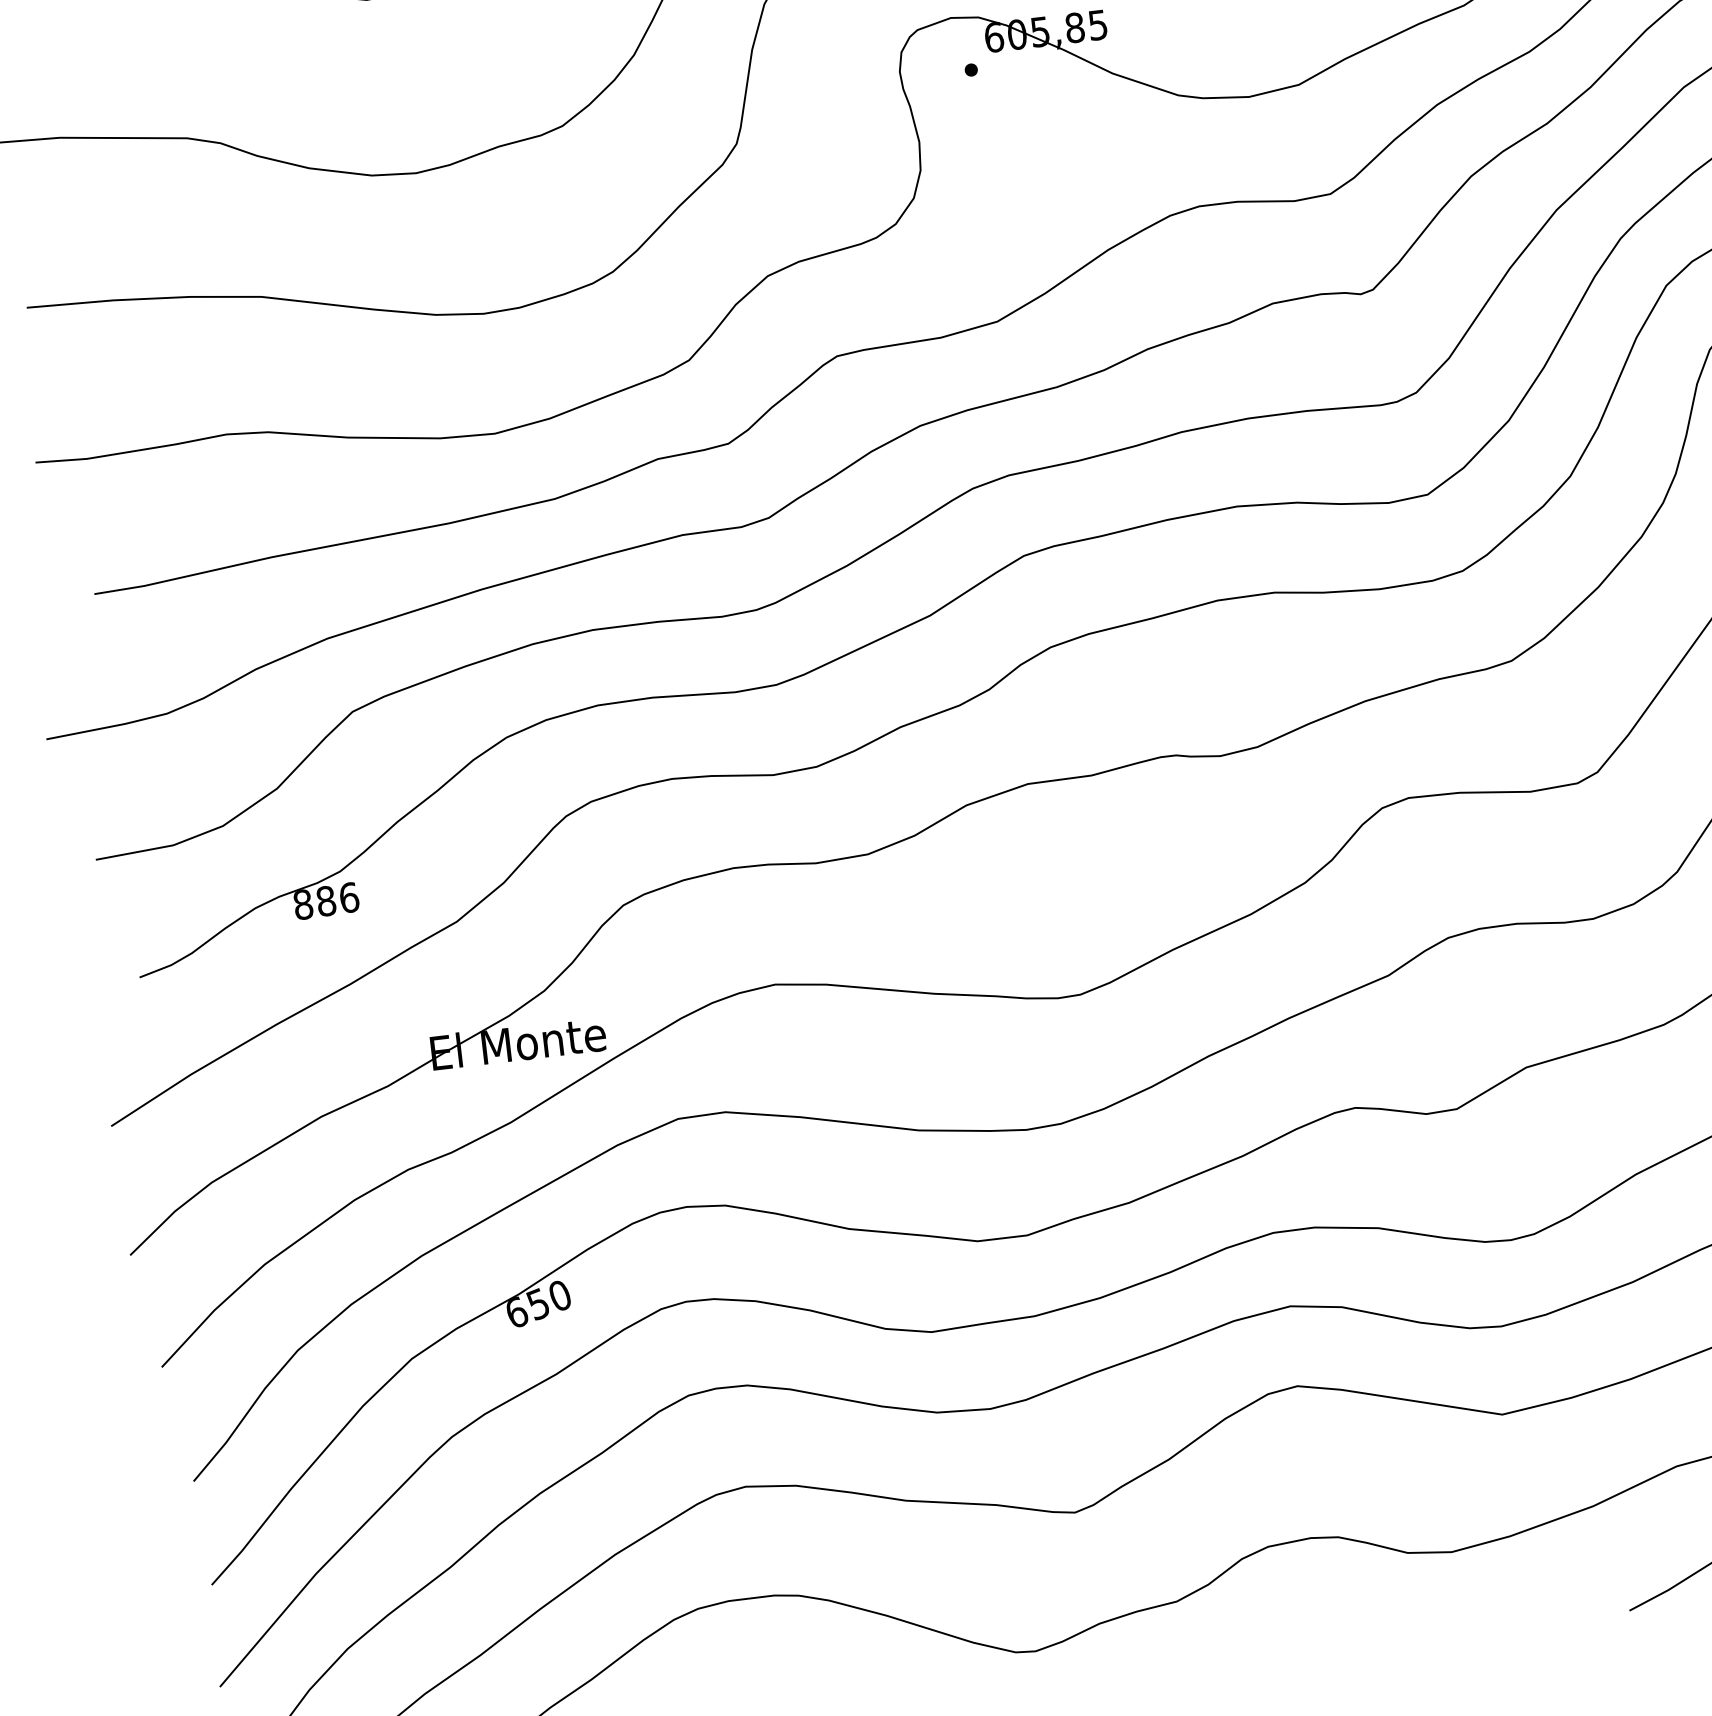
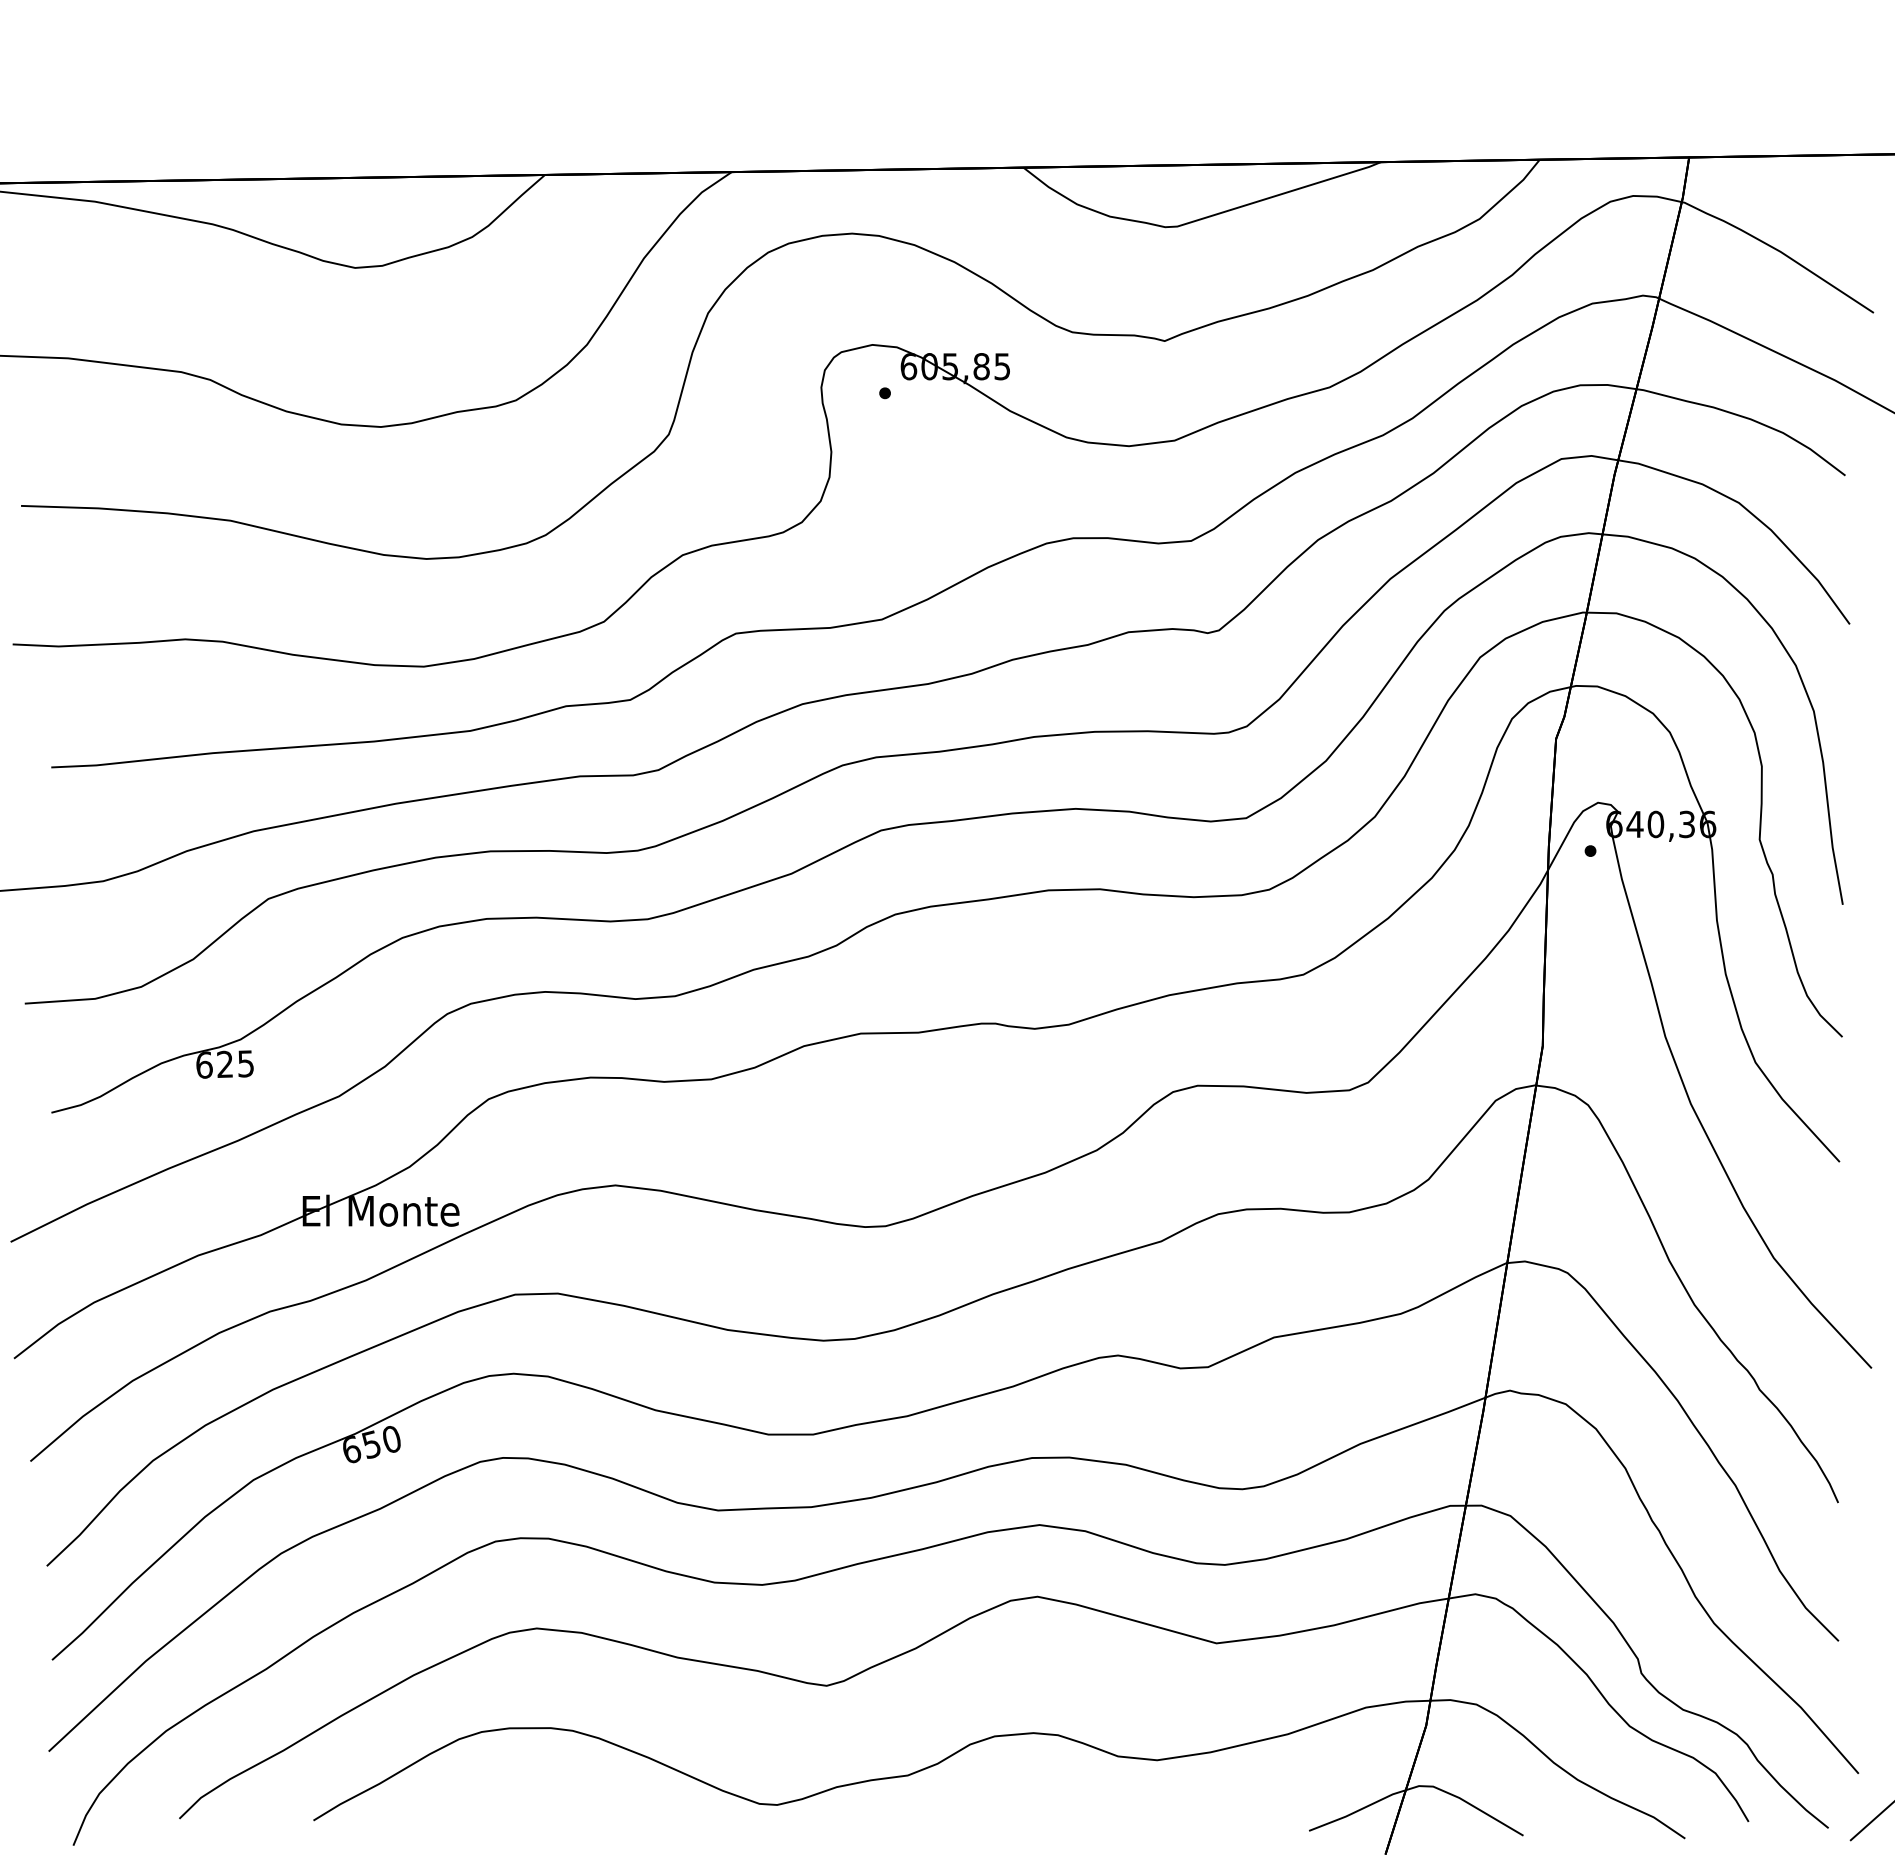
text: (326, 901) -> (225, 1064), 886 -> 625

